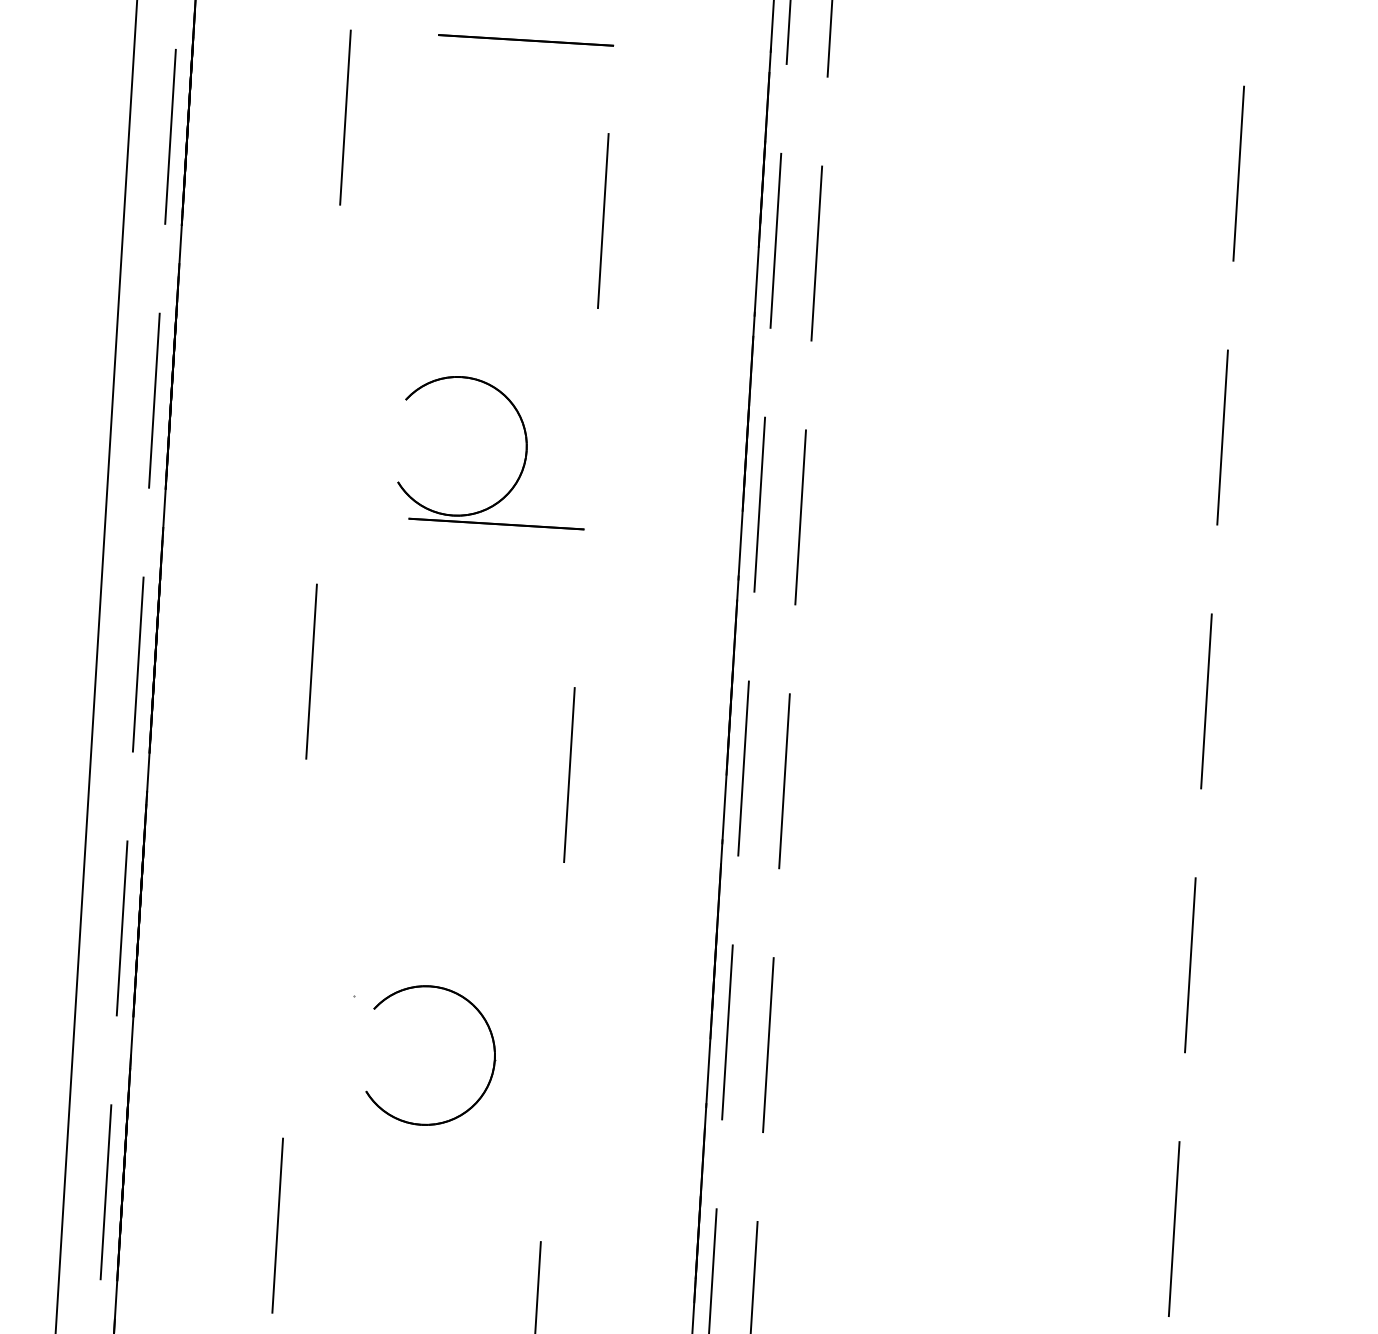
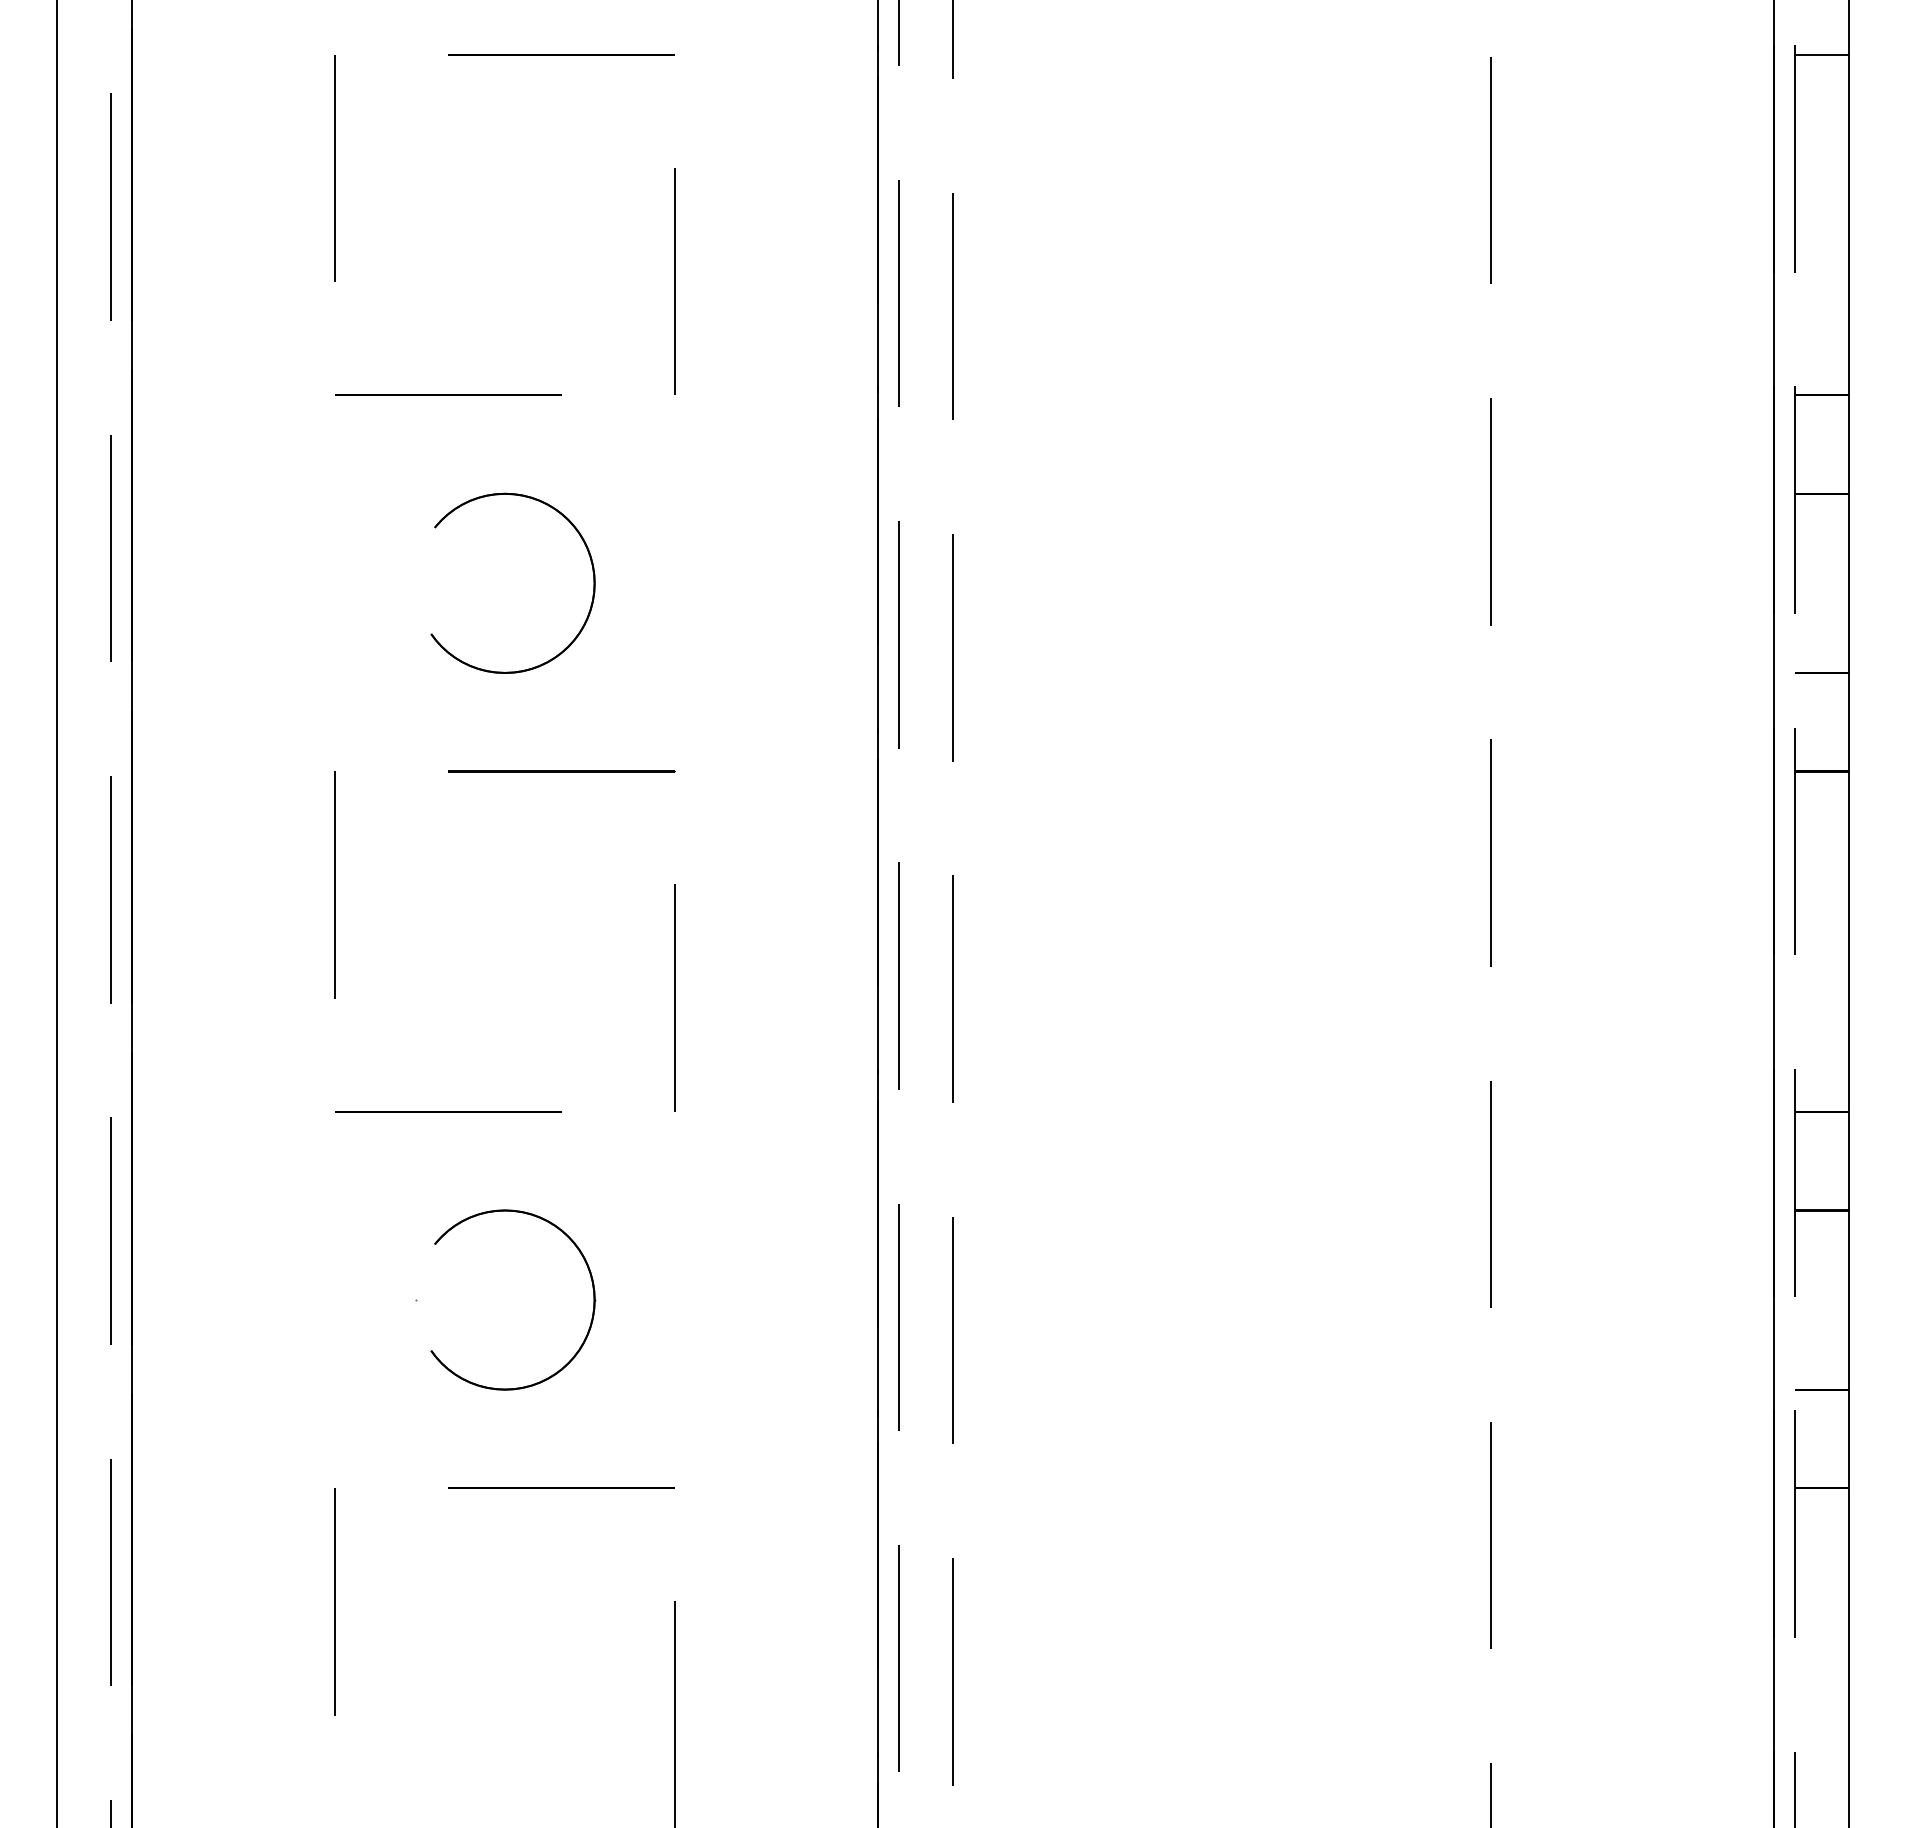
line: (422, 297) -> (448, 394), added
line: (496, 524) -> (561, 771), moved
line: (388, 851) -> (448, 1111), added
part: (493, 1050) -> (592, 1288), moved
line: (458, 1147) -> (561, 1487), added

